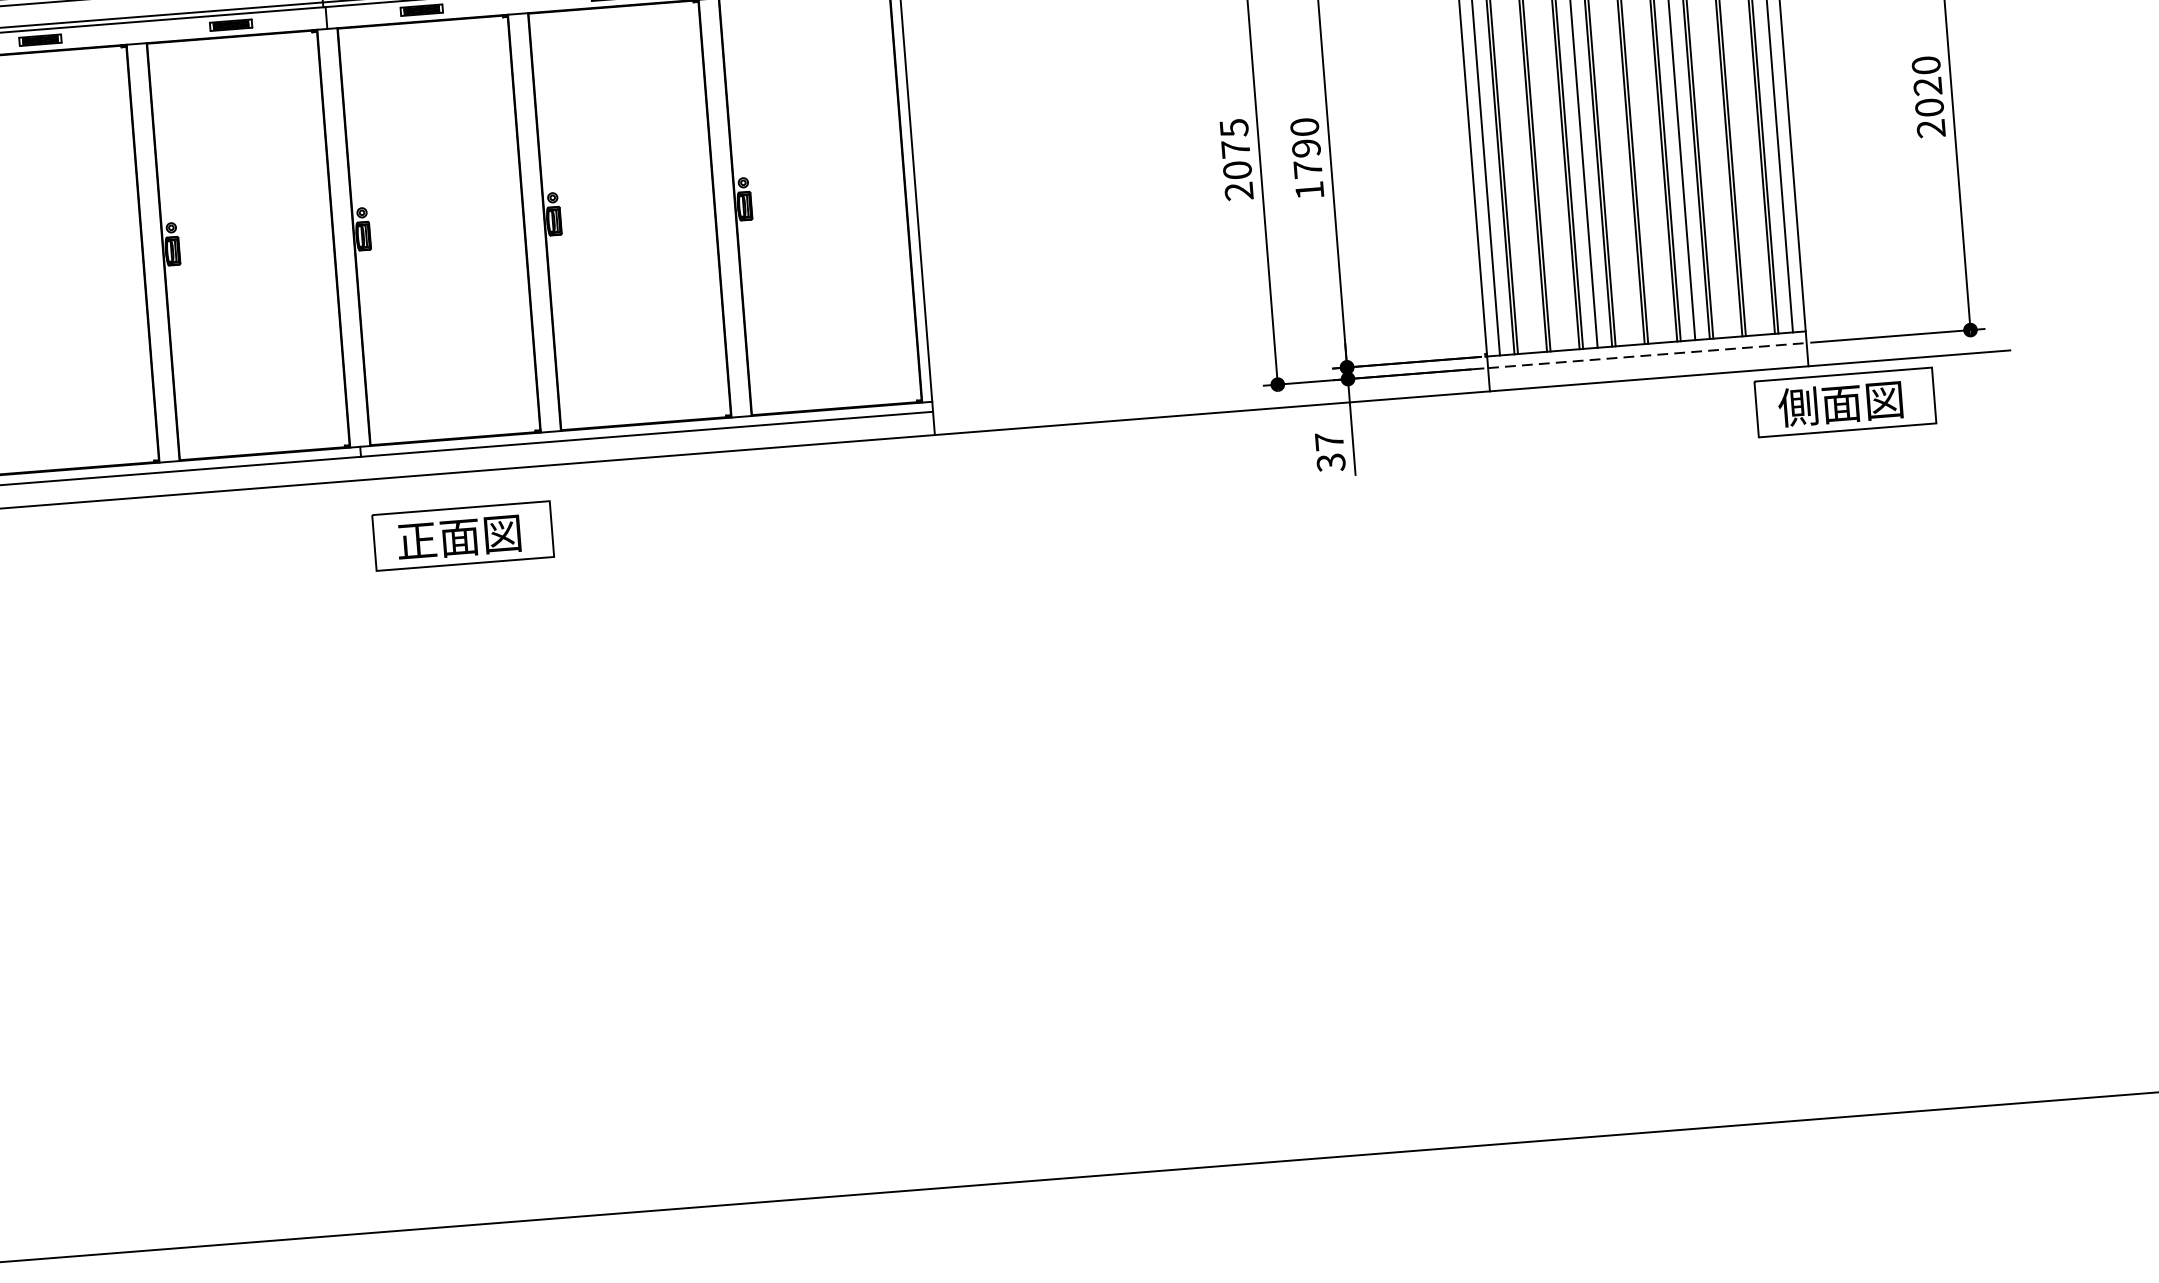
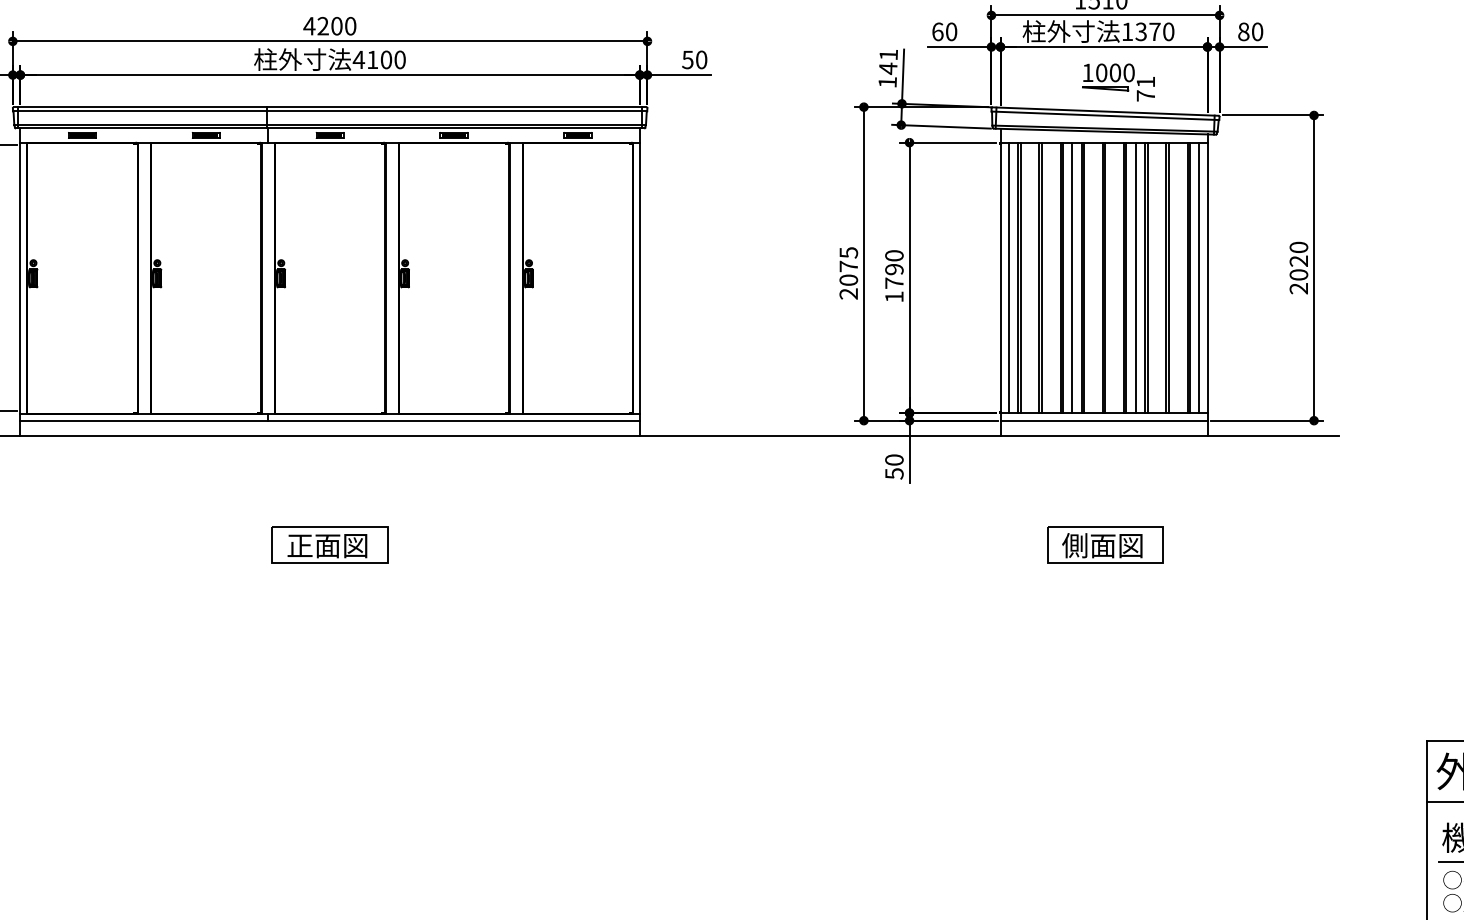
line: (1648, 355) -> (1104, 420), dashed -> solid
part: (1845, 401) -> (1105, 544), moved
text: (1330, 451) -> (894, 466), 37 -> 50
part: (462, 535) -> (329, 544), moved

